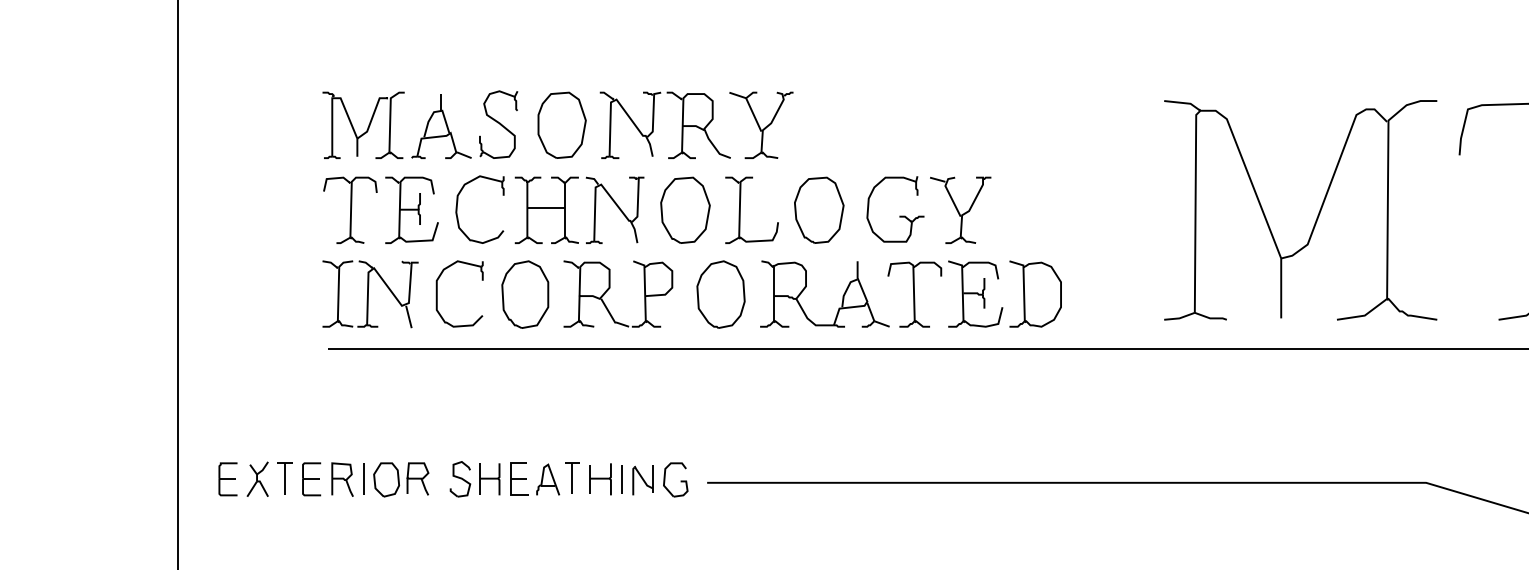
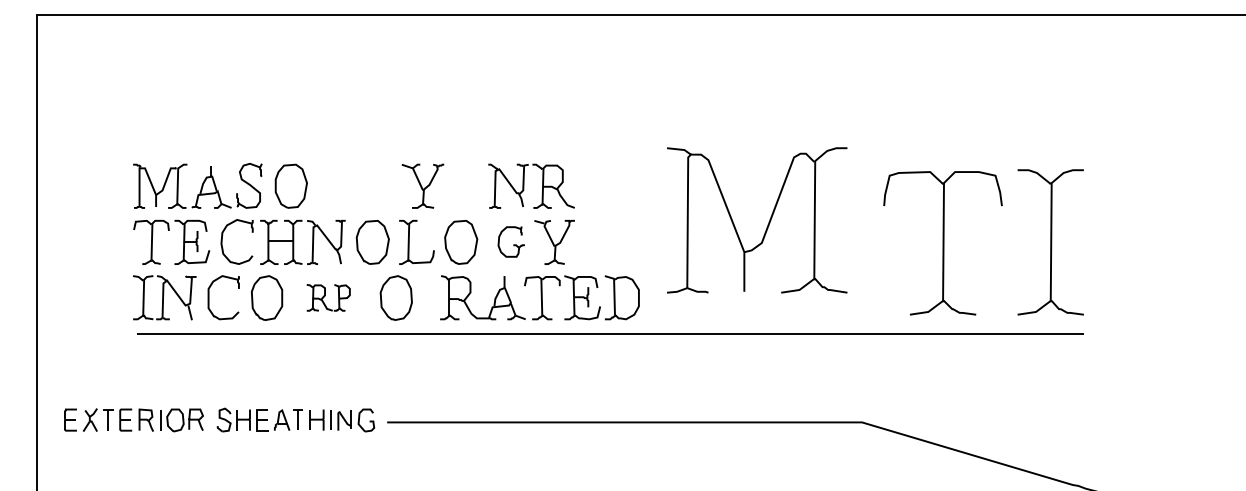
part: (654, 124) -> (524, 185), moved
part: (895, 208) -> (511, 241), size x0.7
part: (1316, 216) -> (767, 224), moved
part: (618, 293) -> (328, 297), size x0.6
part: (910, 293) -> (539, 297), moved

